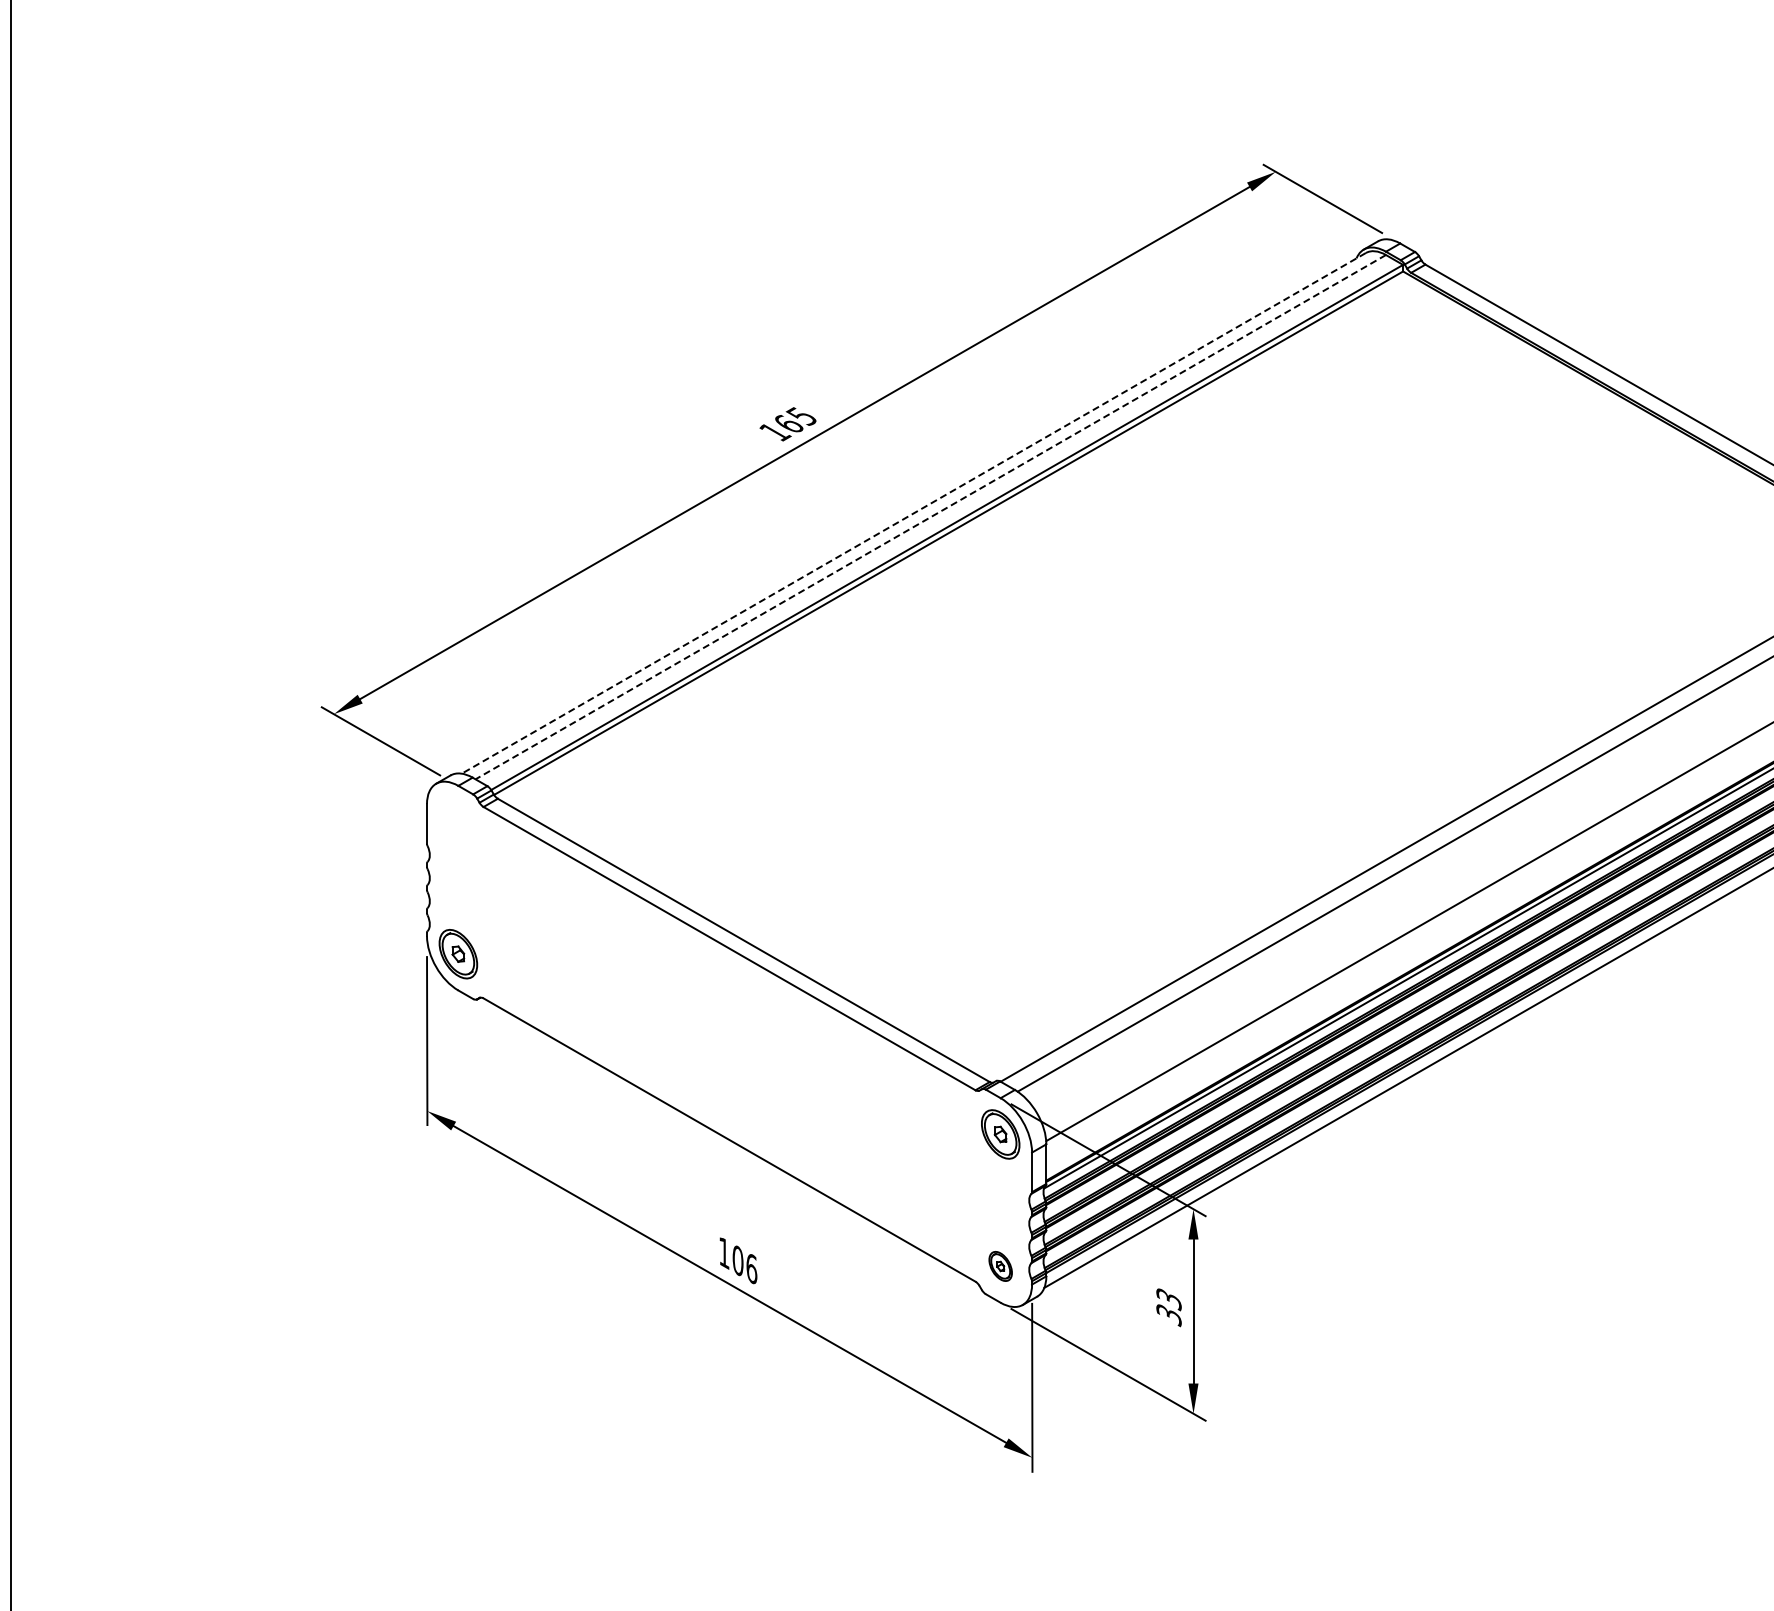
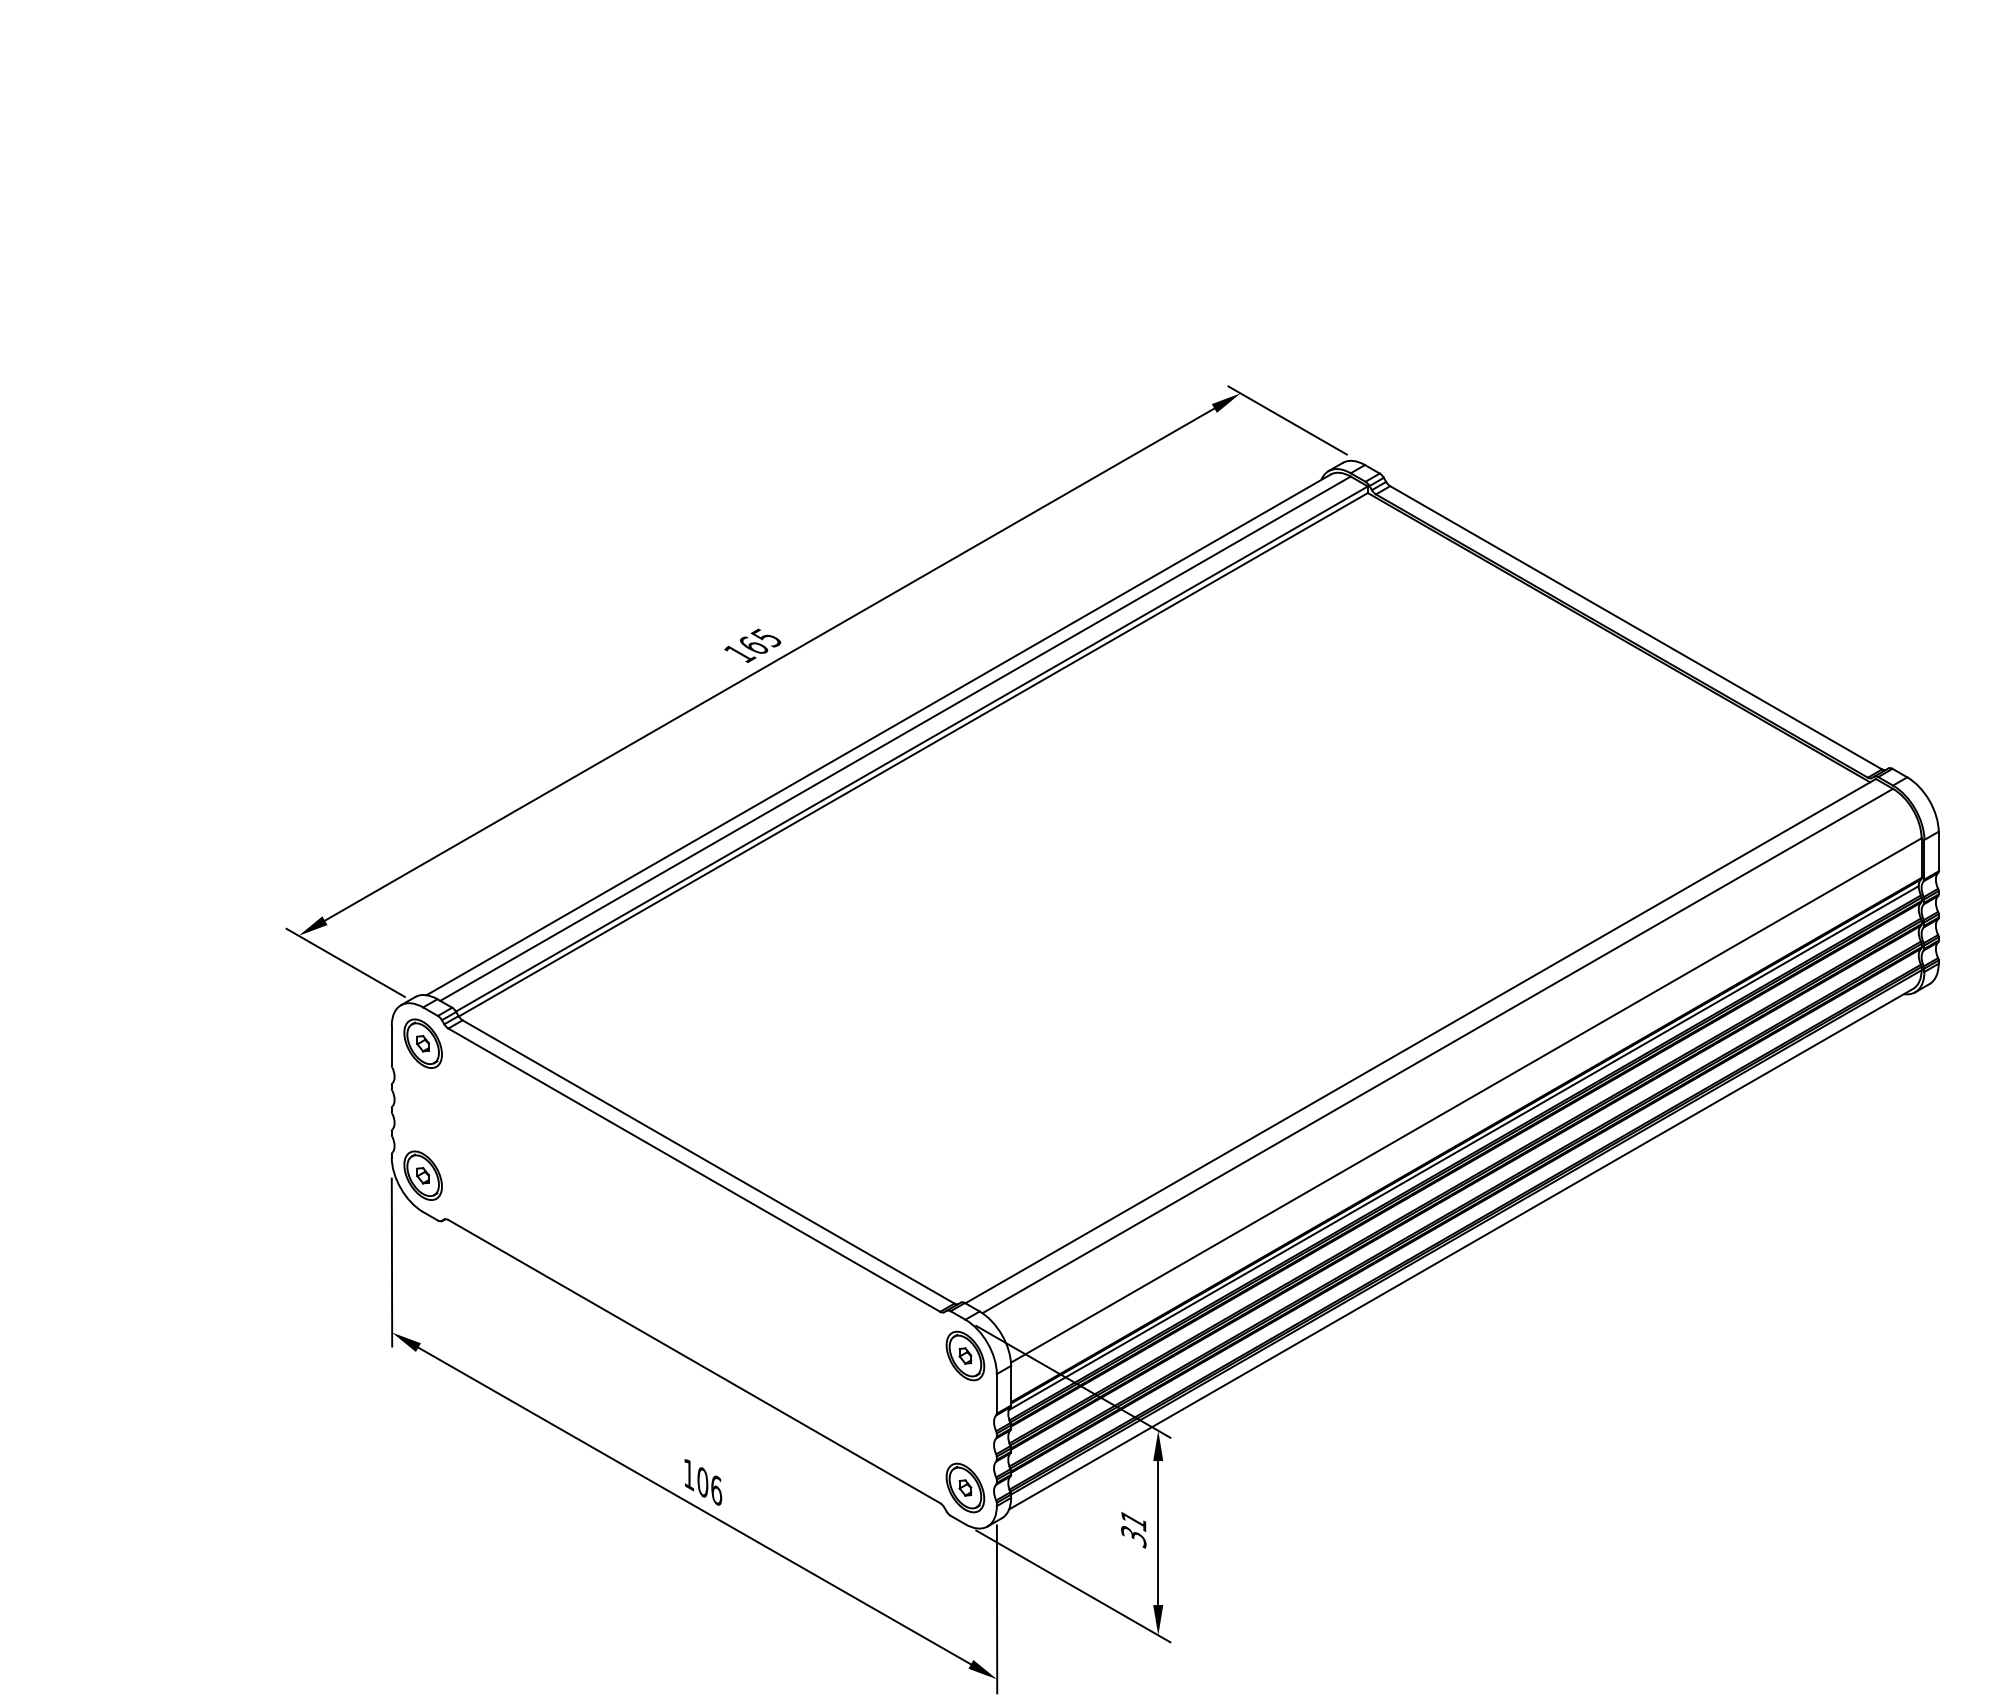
line: (913, 512) -> (878, 734), dashed -> solid
line: (930, 516) -> (895, 738), dashed -> solid
part: (457, 821) -> (422, 1043), added
part: (1000, 1265) -> (965, 1487), size x1.67
text: (1168, 1299) -> (1133, 1521), 33 -> 31

